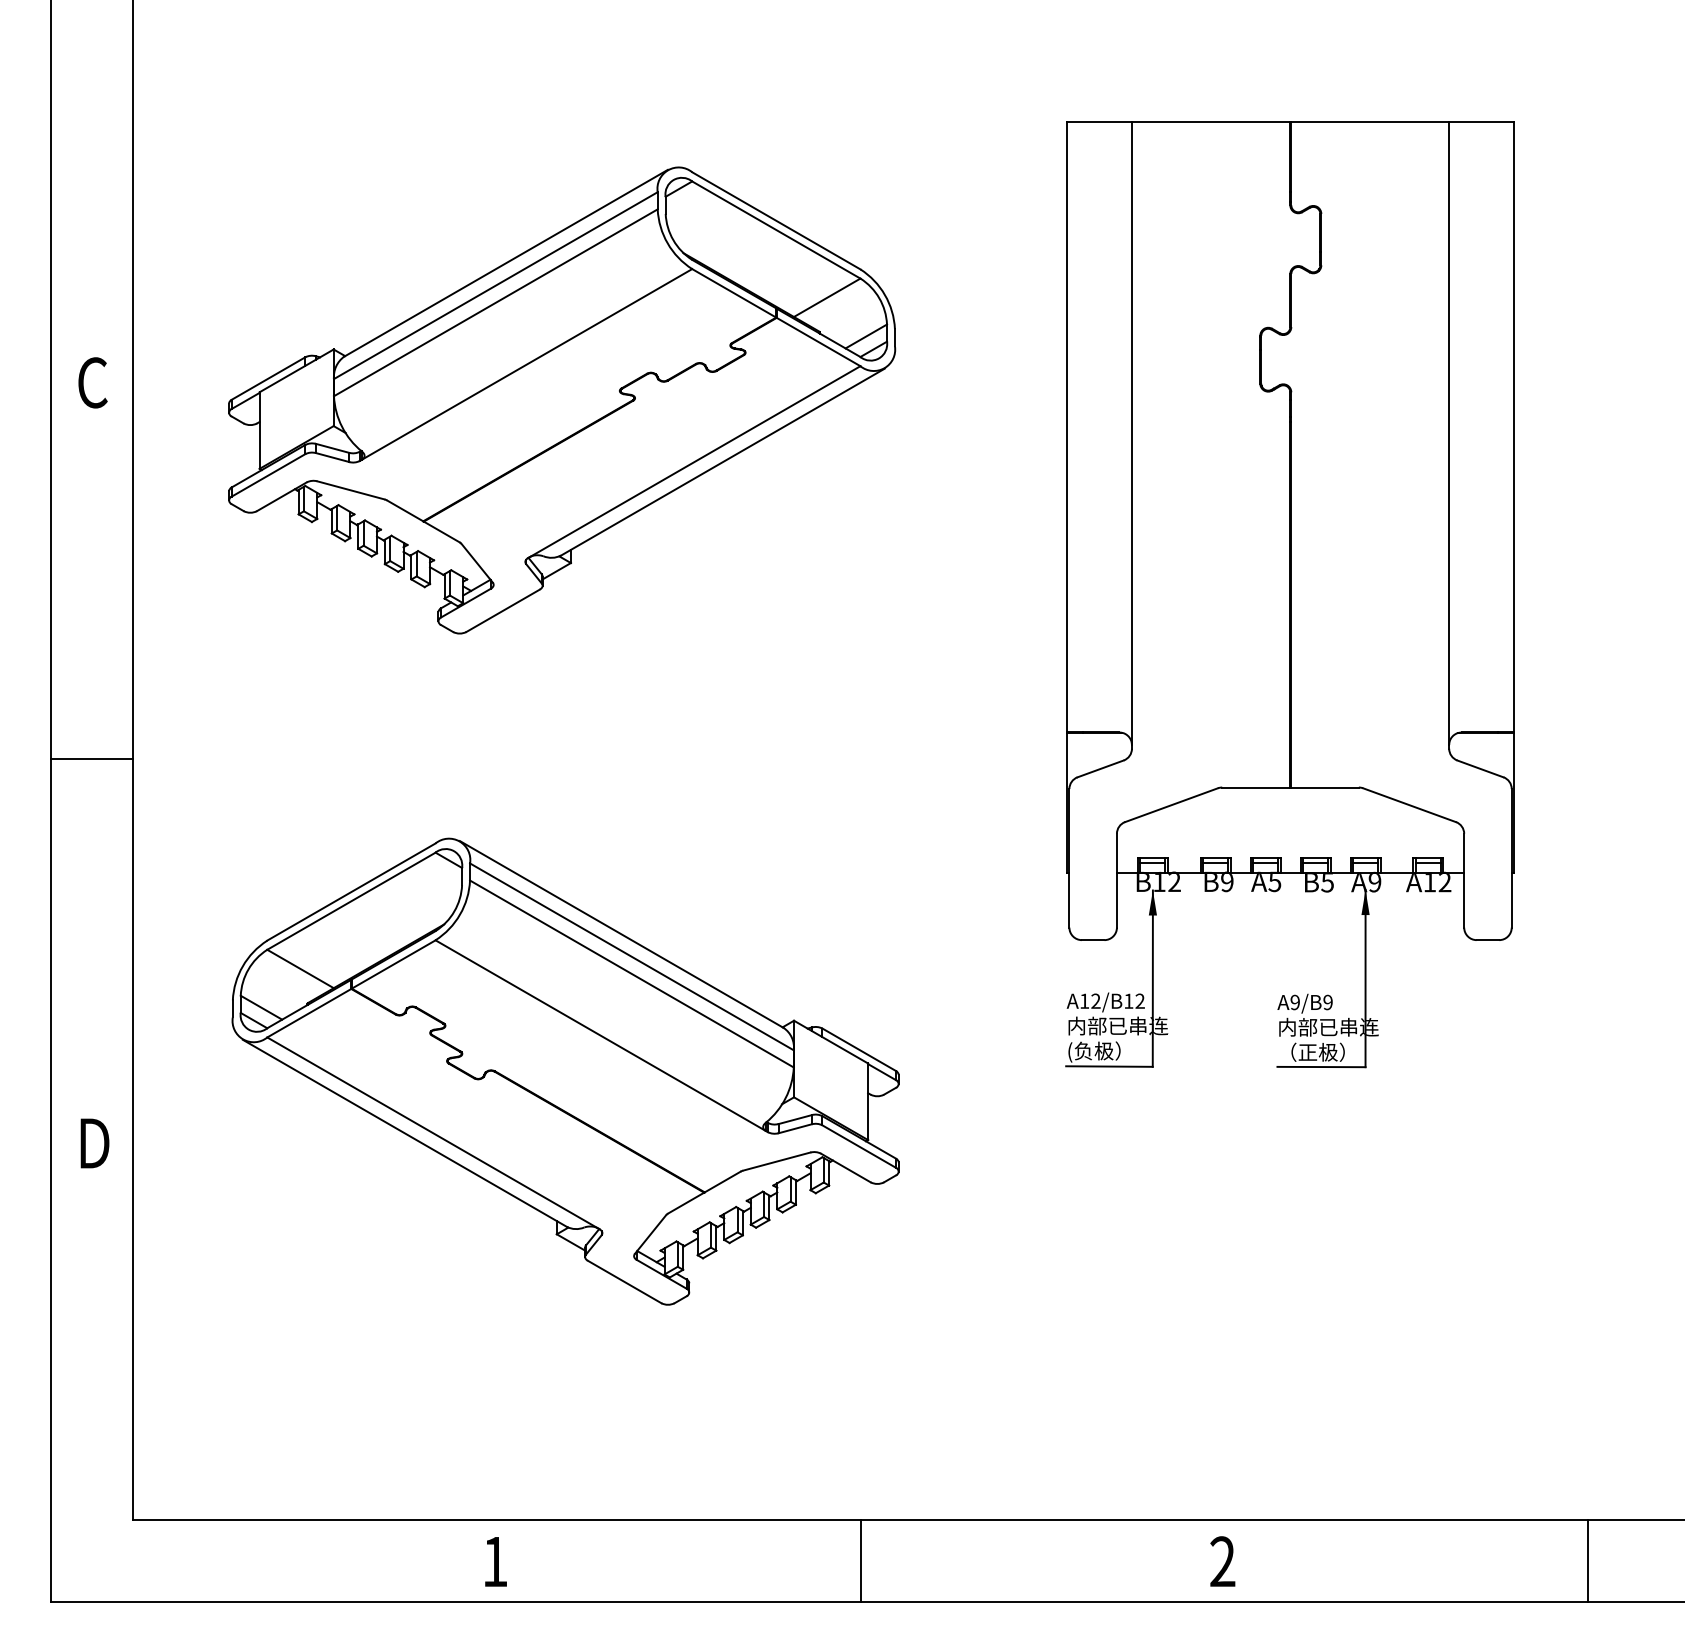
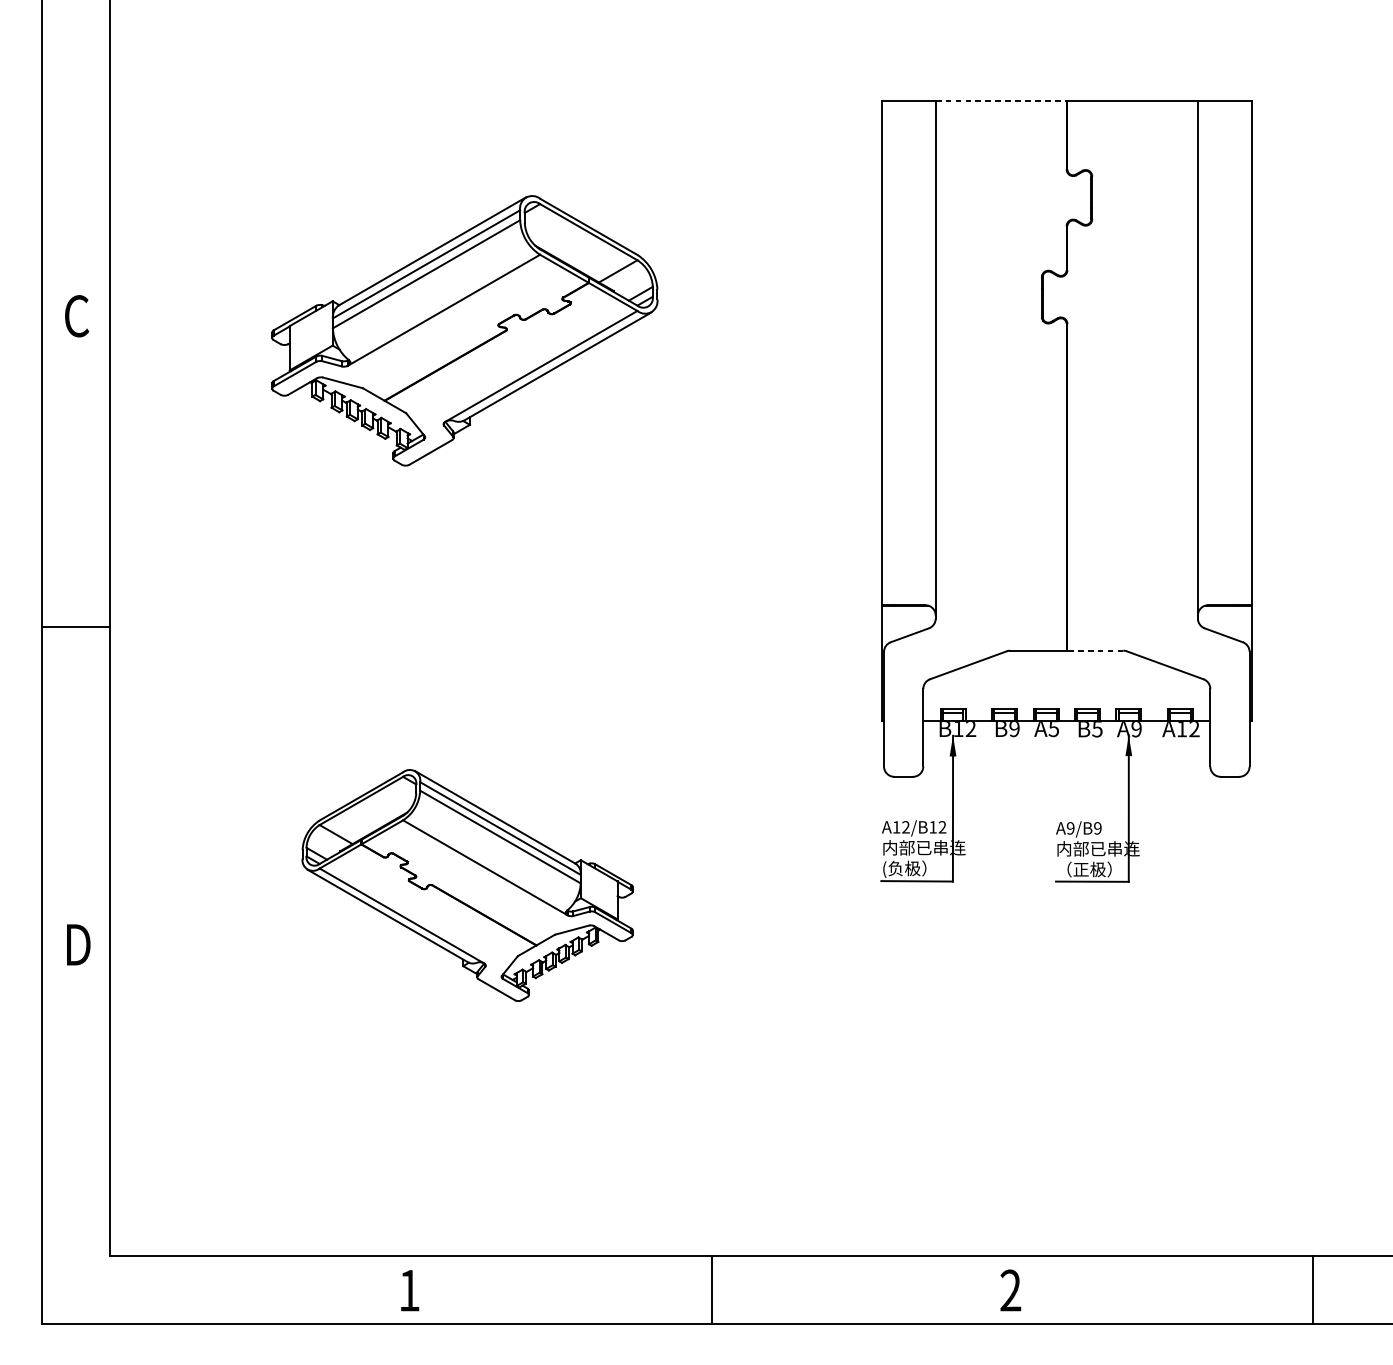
line: (1211, 122) -> (1001, 101), solid -> dashed
part: (562, 400) -> (465, 330), size x0.7
line: (1325, 787) -> (1095, 650), solid -> dashed
part: (565, 1071) -> (467, 885), size x0.6

